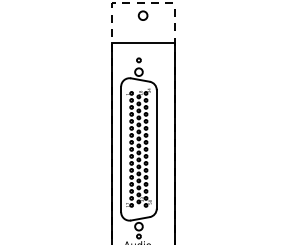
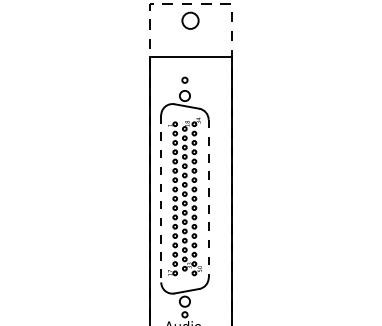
circle: (143, 15) -> (190, 20), size x1.4
line: (121, 149) -> (161, 198), solid -> dashed
line: (156, 149) -> (208, 198), solid -> dashed

